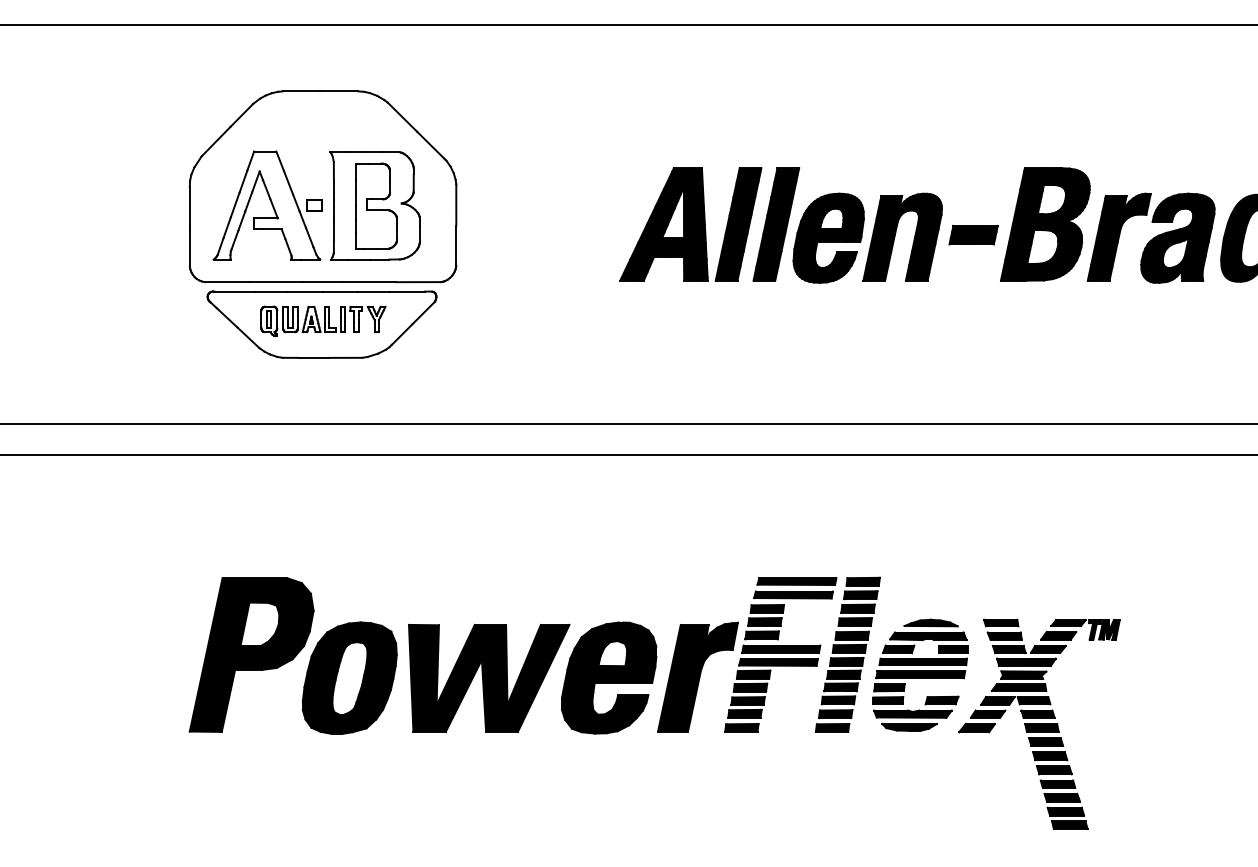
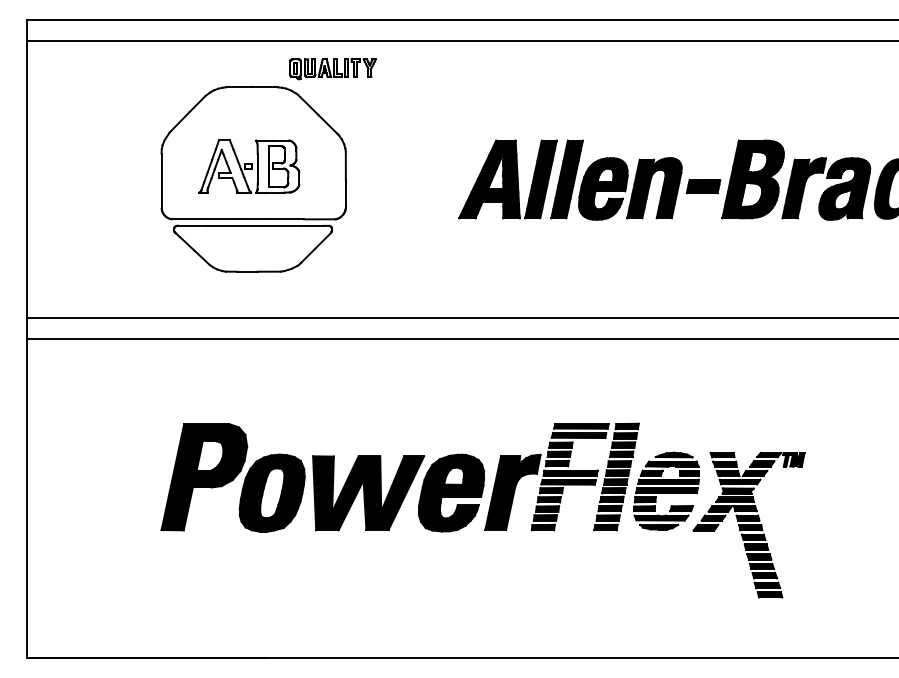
part: (316, 205) -> (249, 166), size x0.7
part: (322, 321) -> (332, 69), moved

